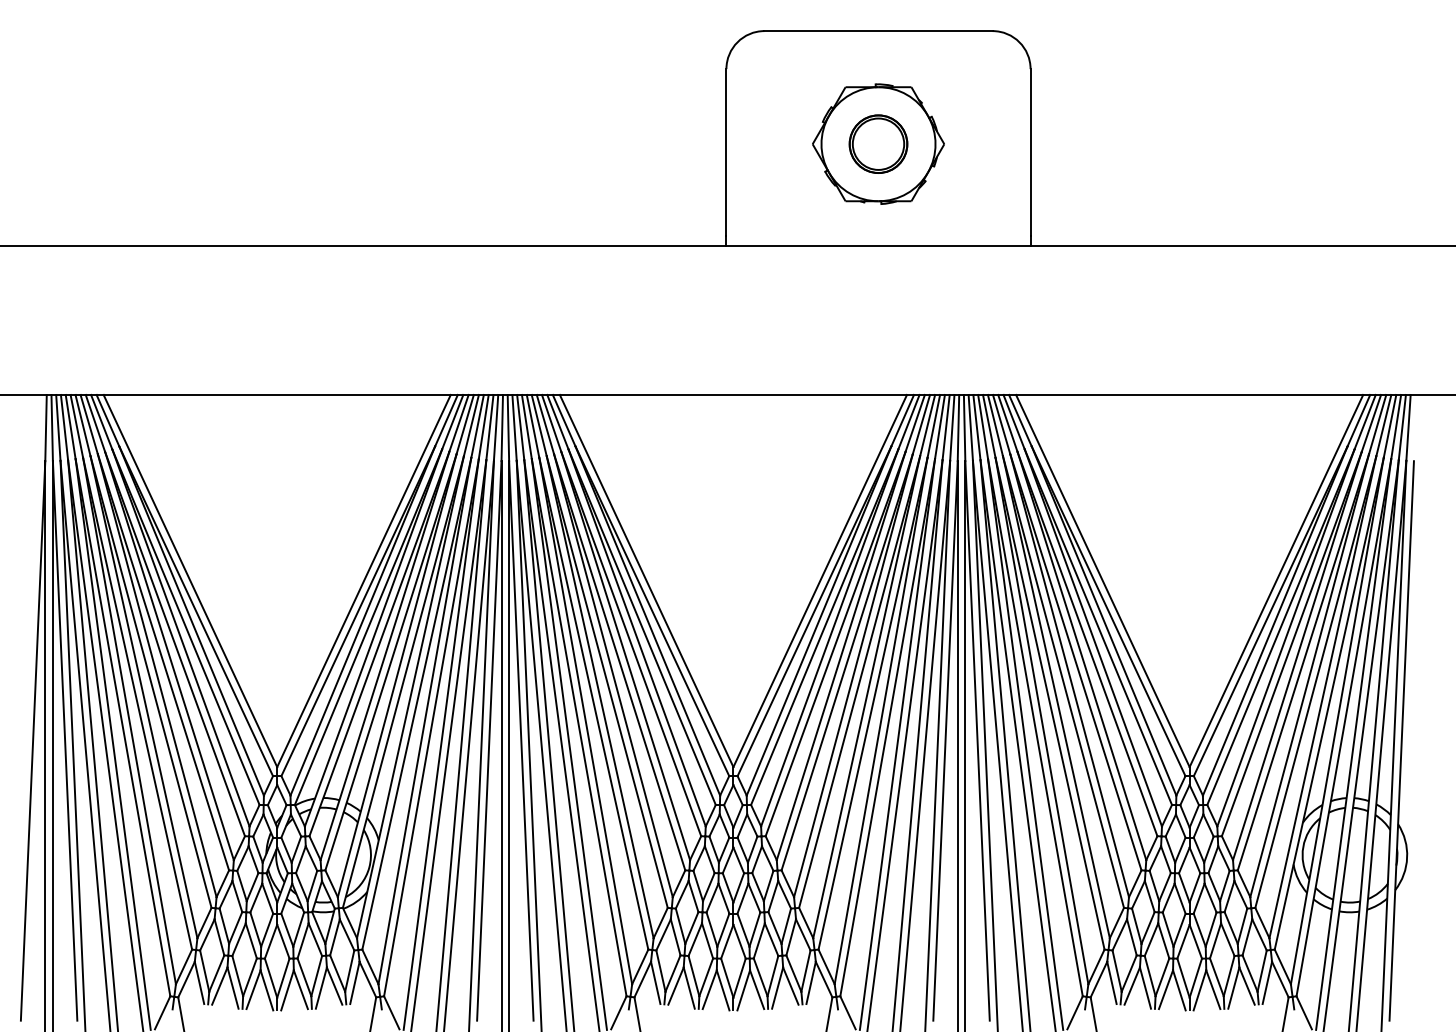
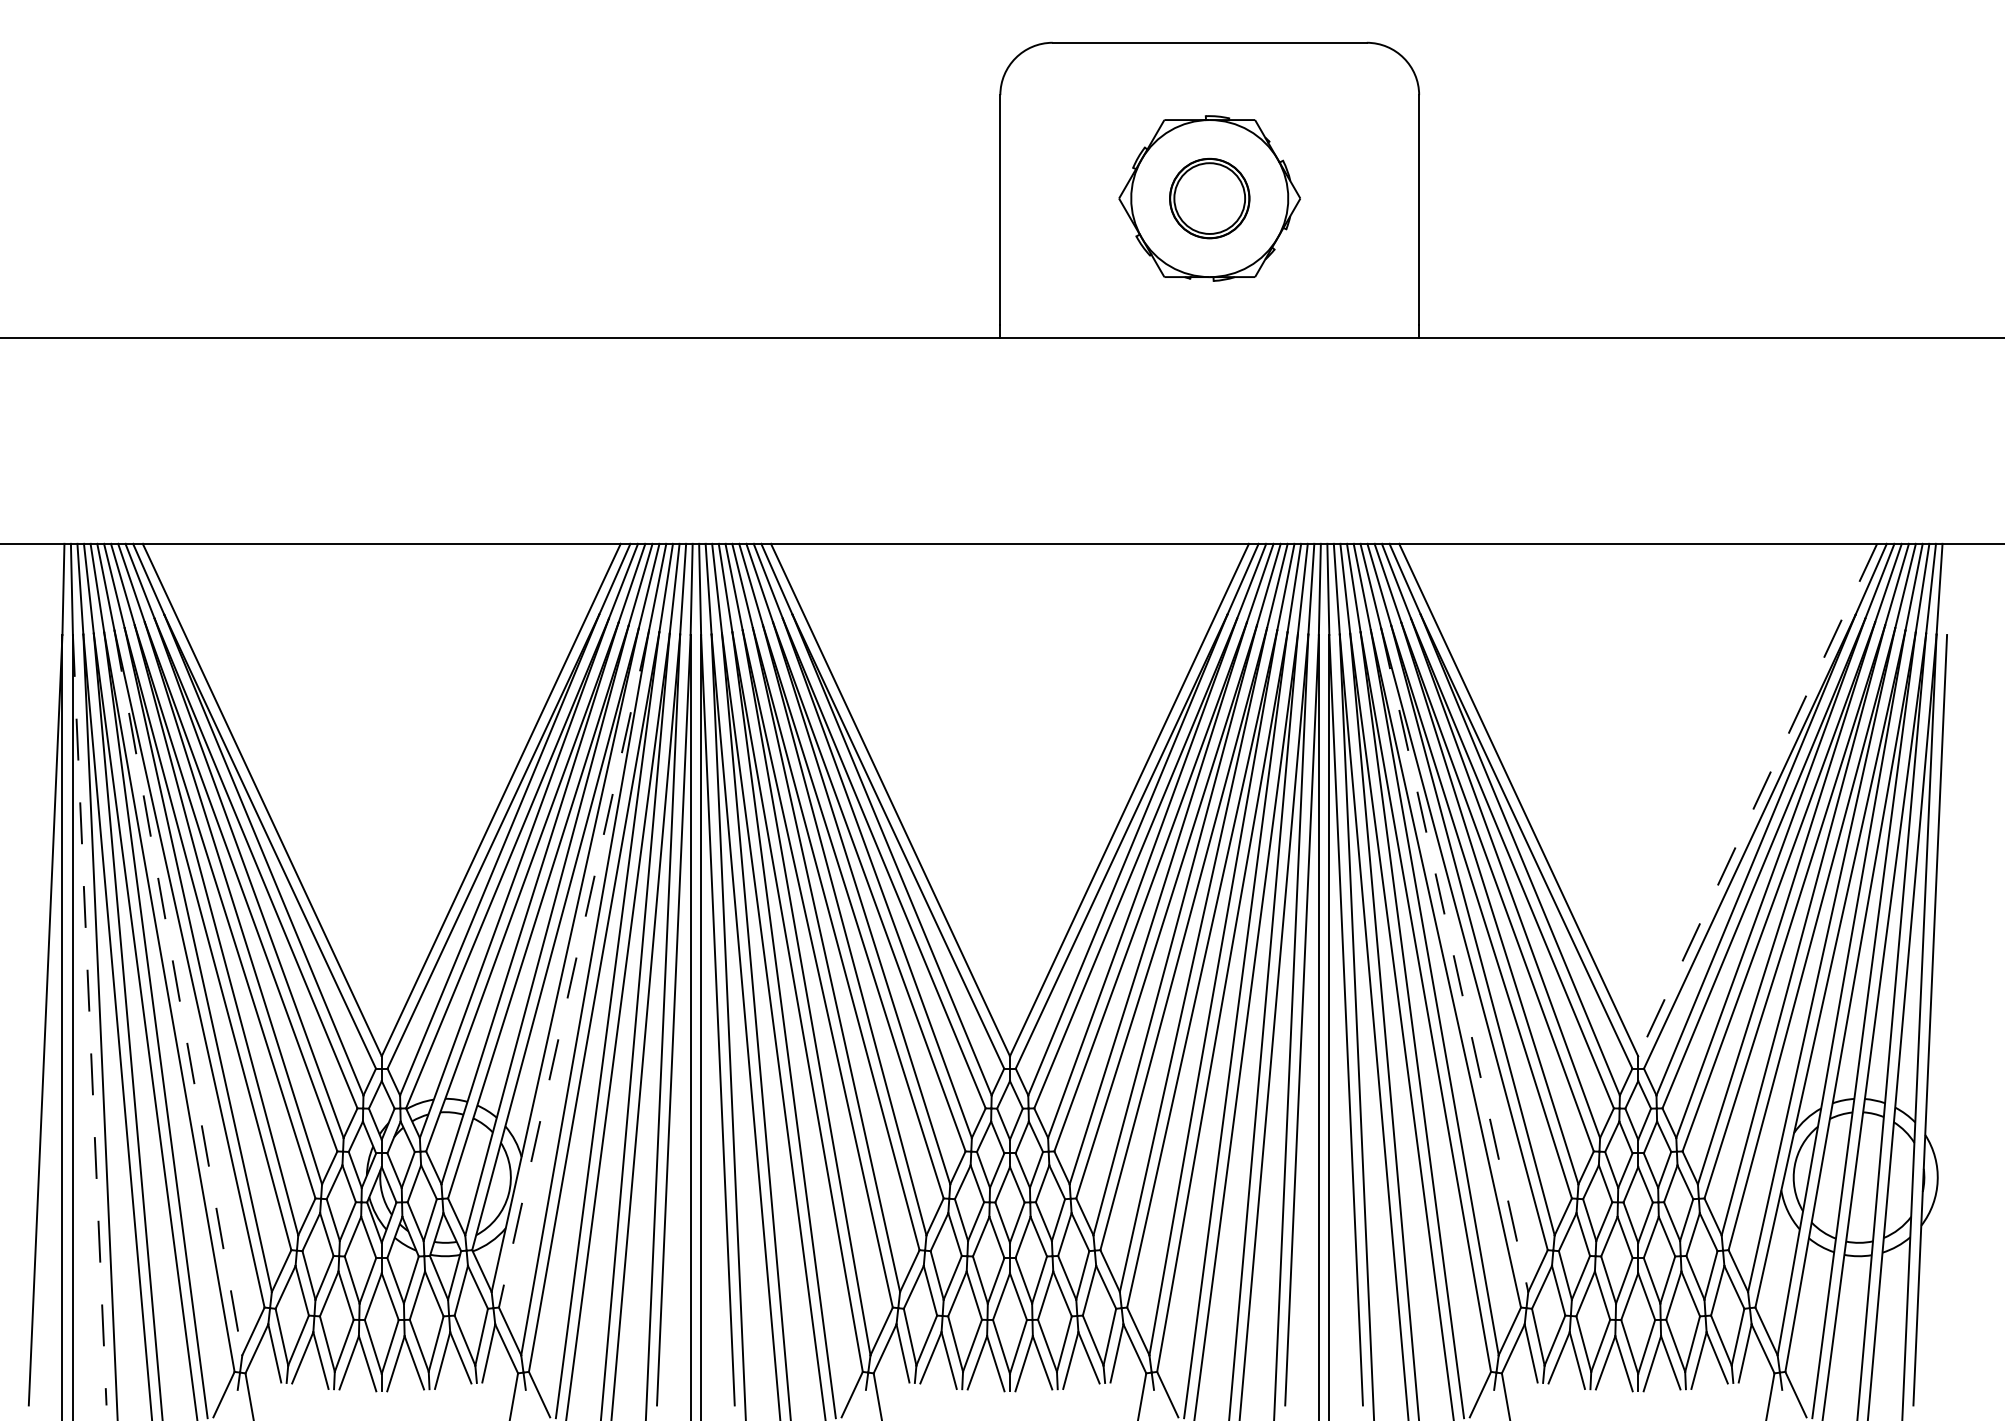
line: (1276, 581) -> (1757, 800), solid -> dashed
line: (1056, 697) -> (1454, 960), solid -> dashed
line: (416, 703) -> (573, 968), solid -> dashed
line: (129, 721) -> (178, 993), solid -> dashed
line: (65, 741) -> (90, 1021), solid -> dashed

